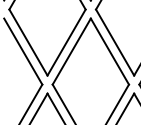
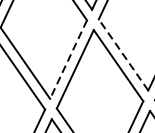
line: (114, 42) -> (122, 54), solid -> dashed
line: (66, 43) -> (68, 60), solid -> dashed

